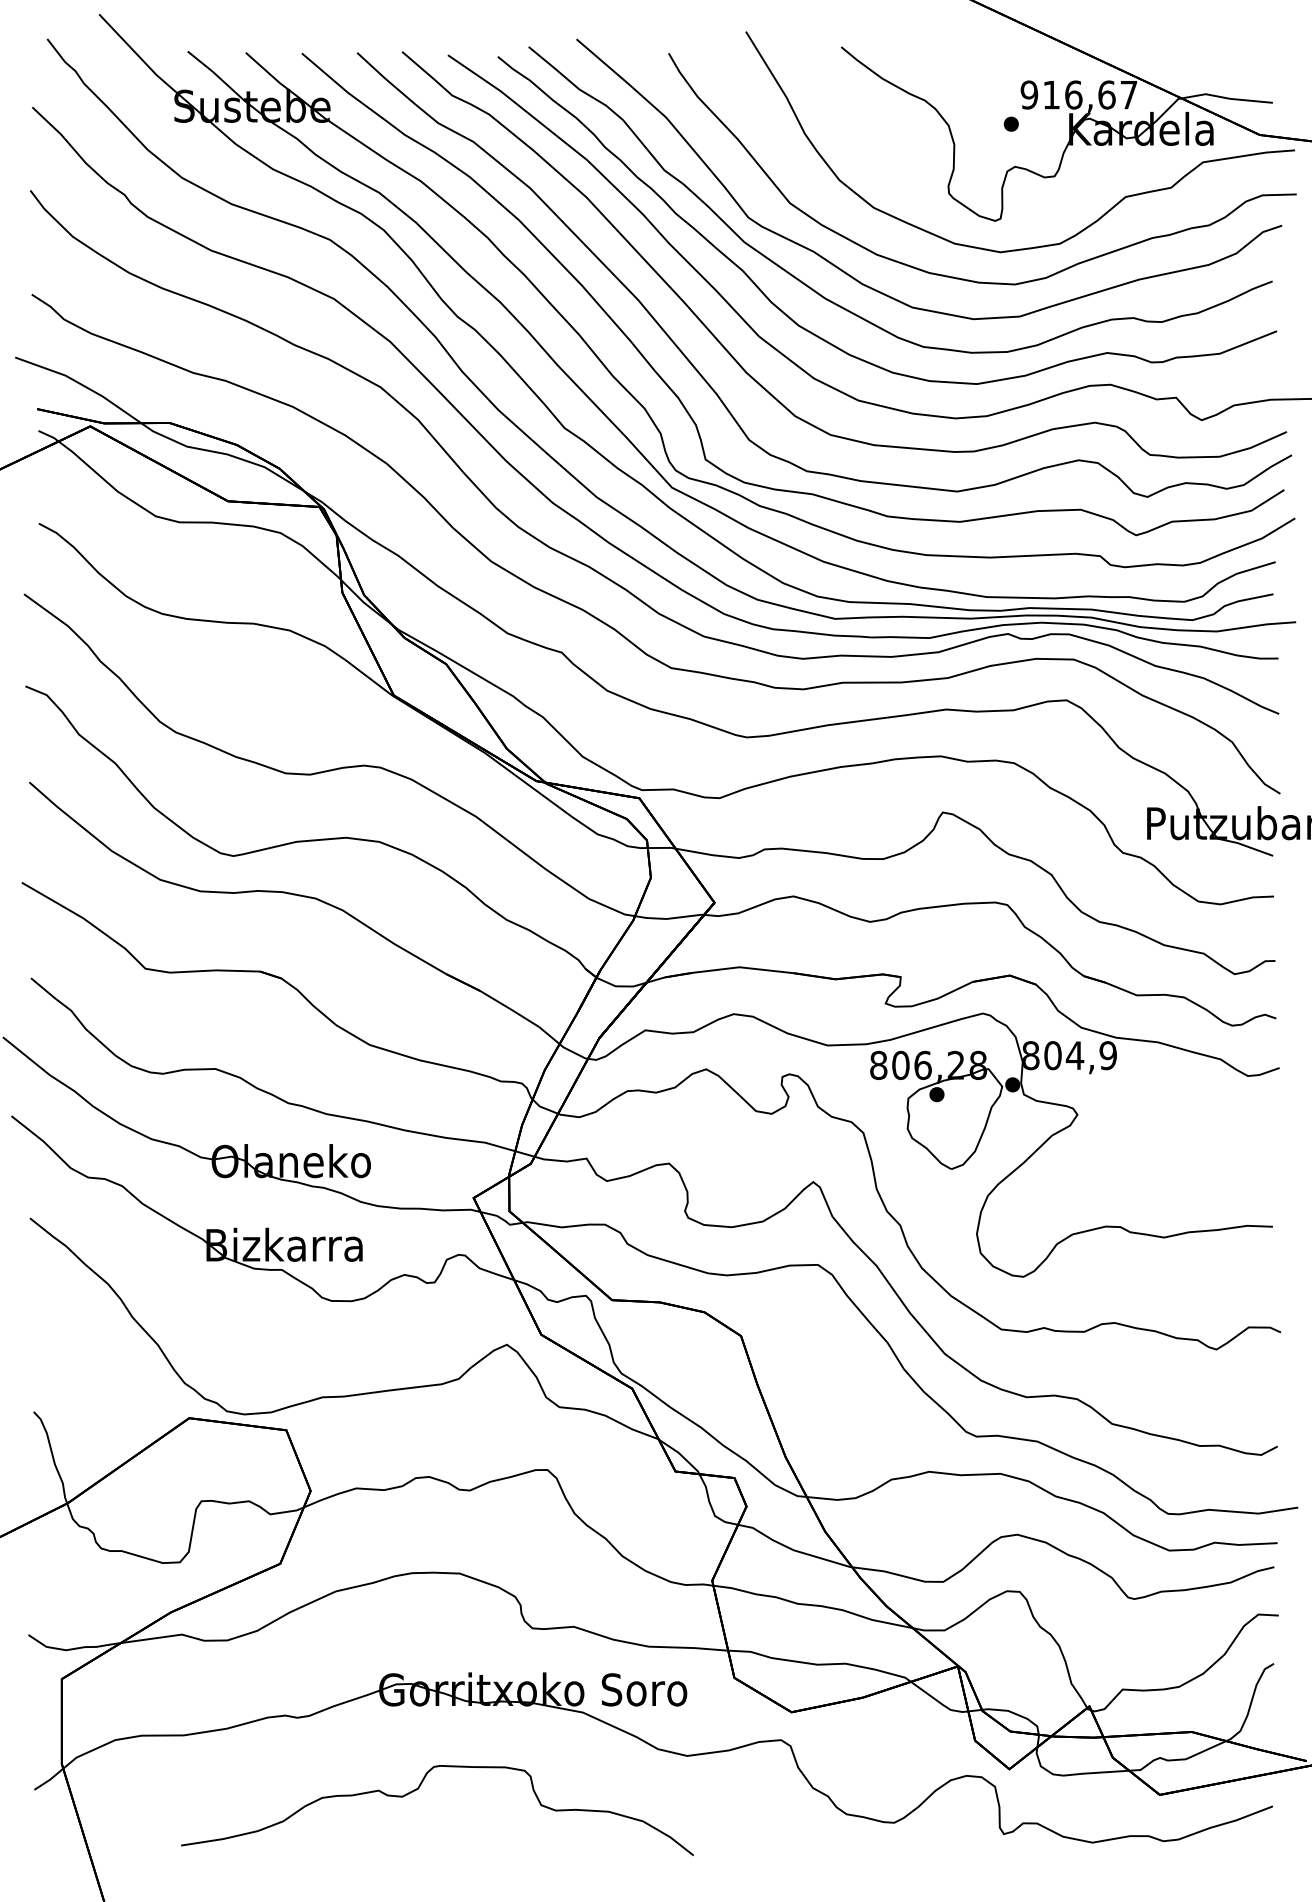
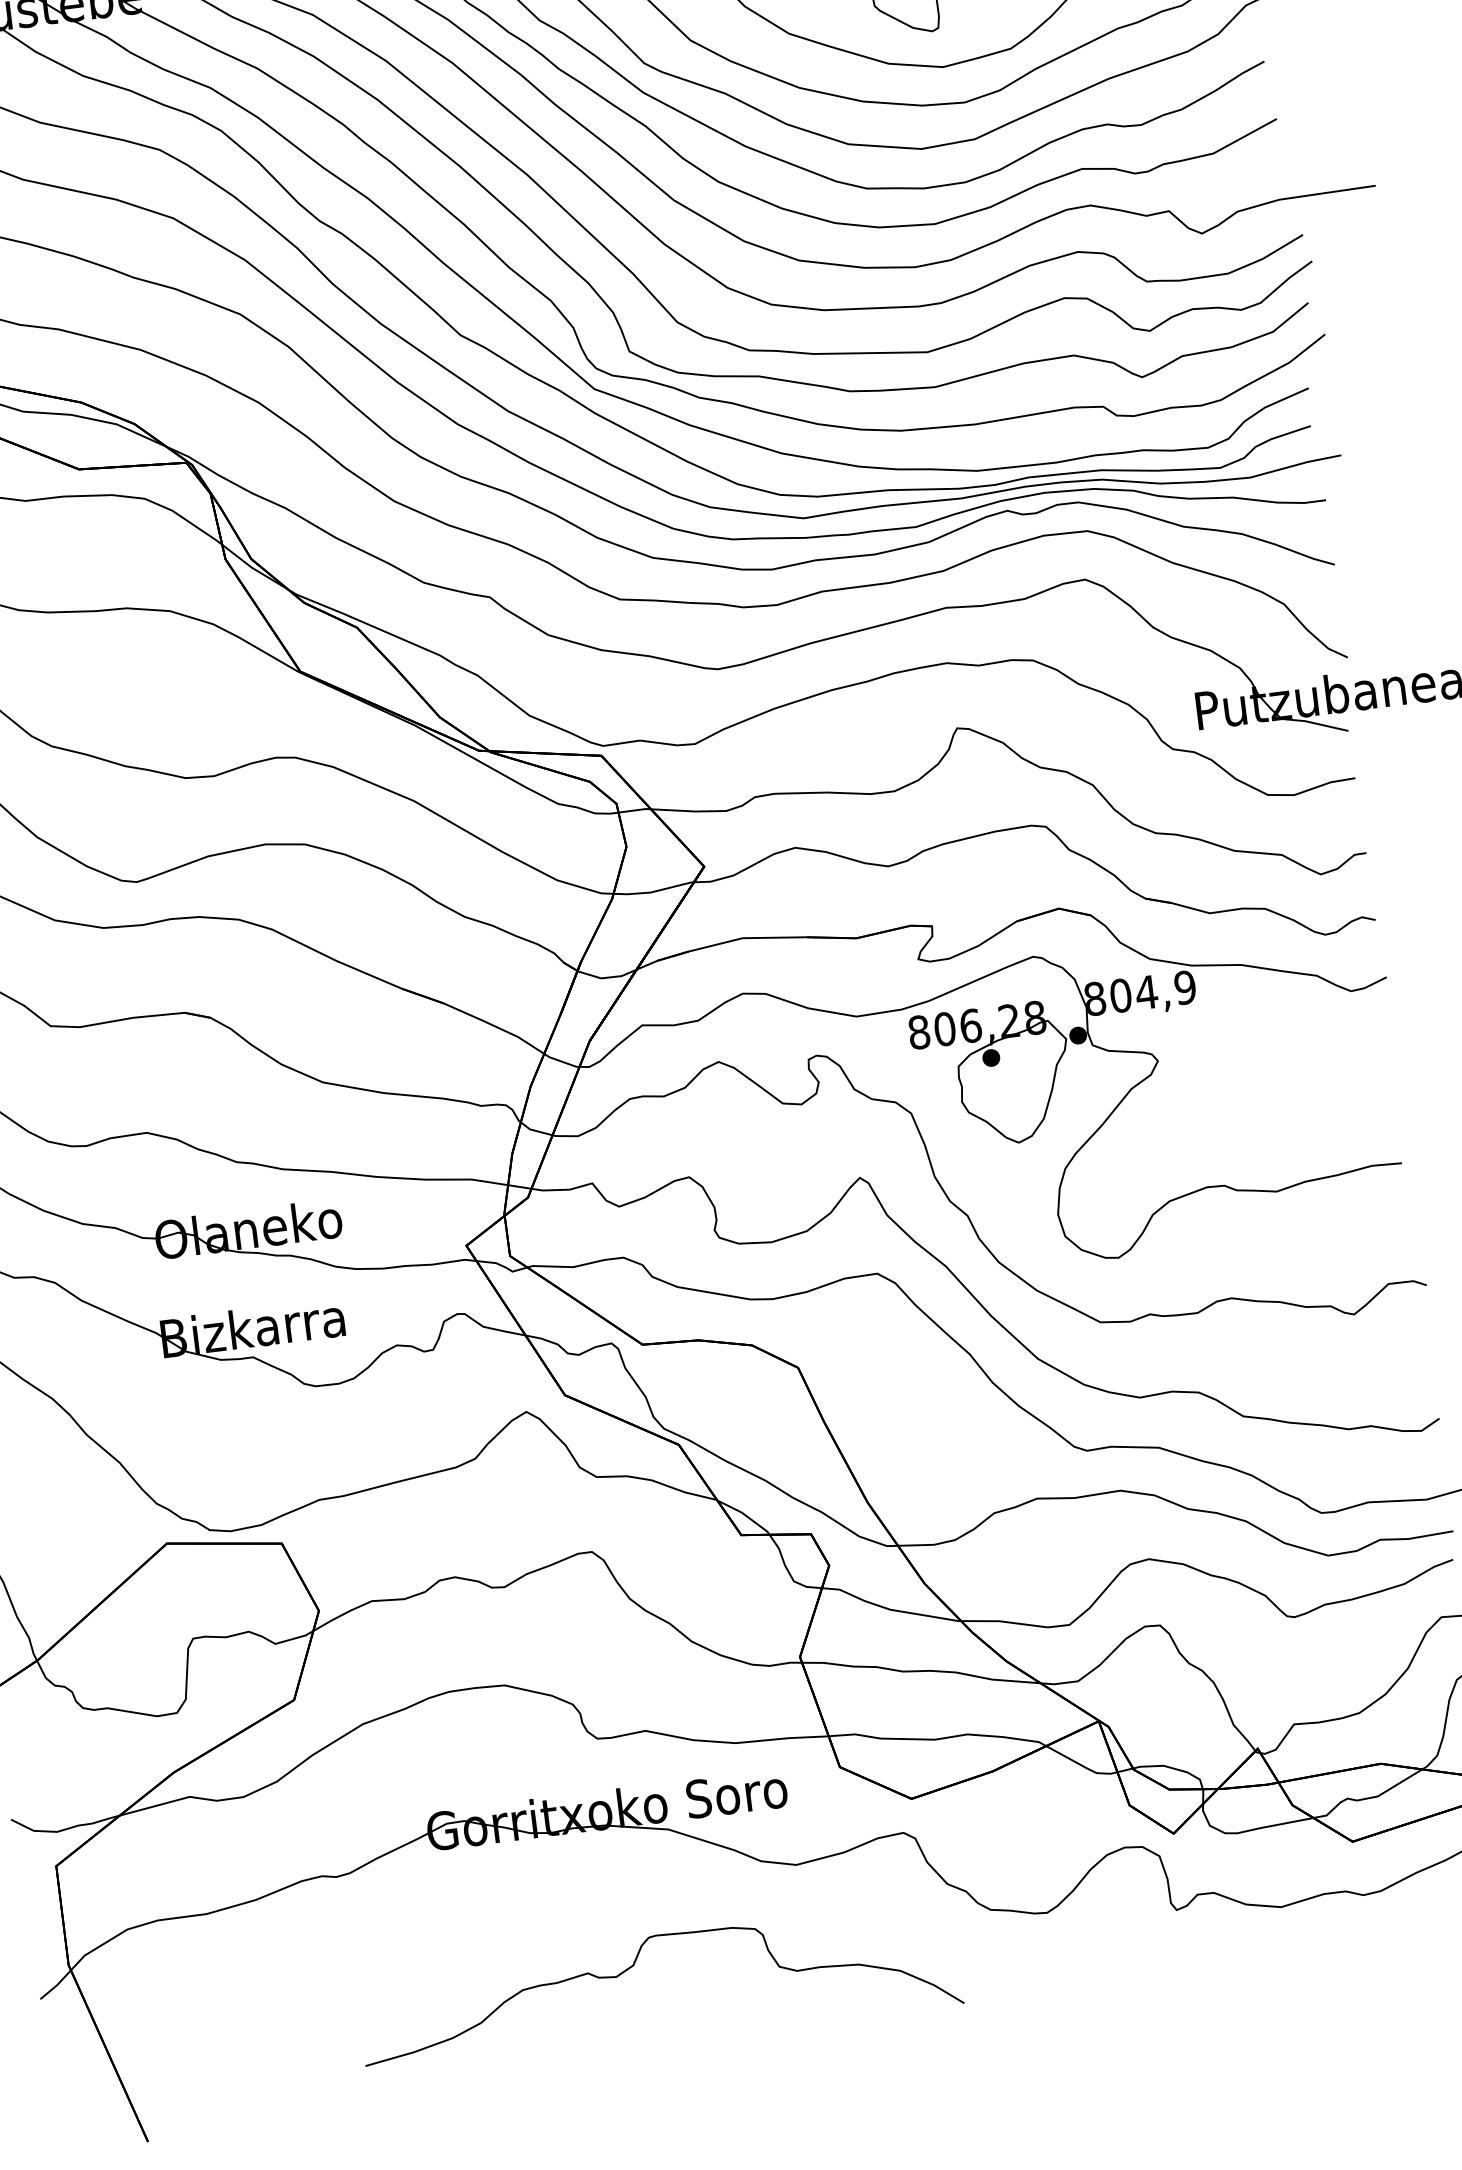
part: (418, 1789) -> (634, 1966), moved

